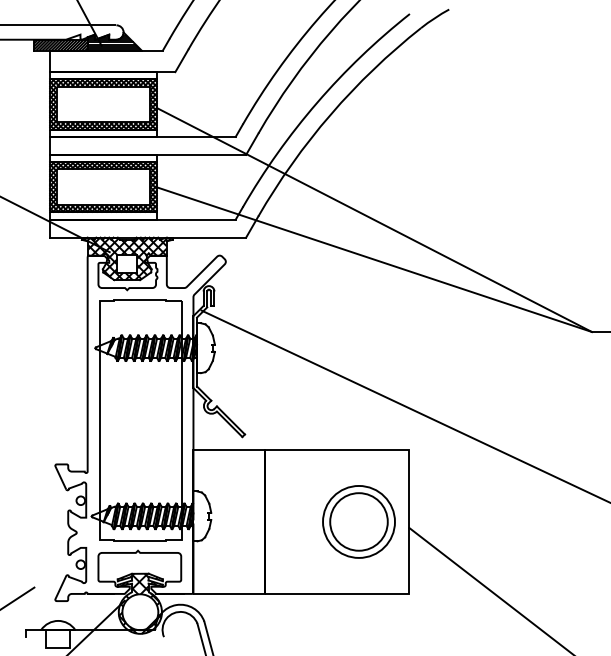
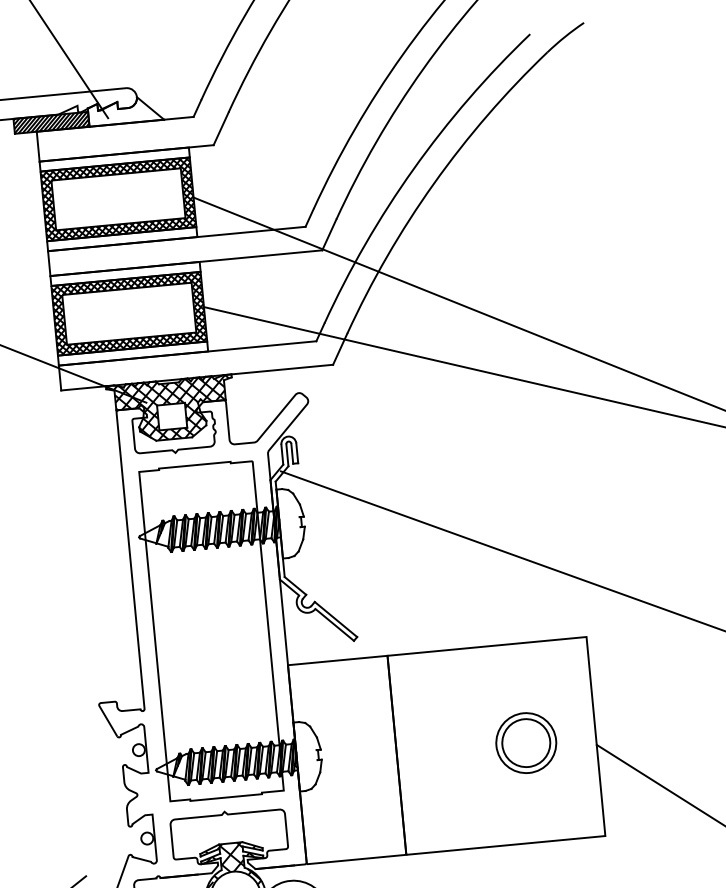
hatch: (113, 41) -> (124, 110), removed
part: (358, 521) -> (525, 742), size x0.6

